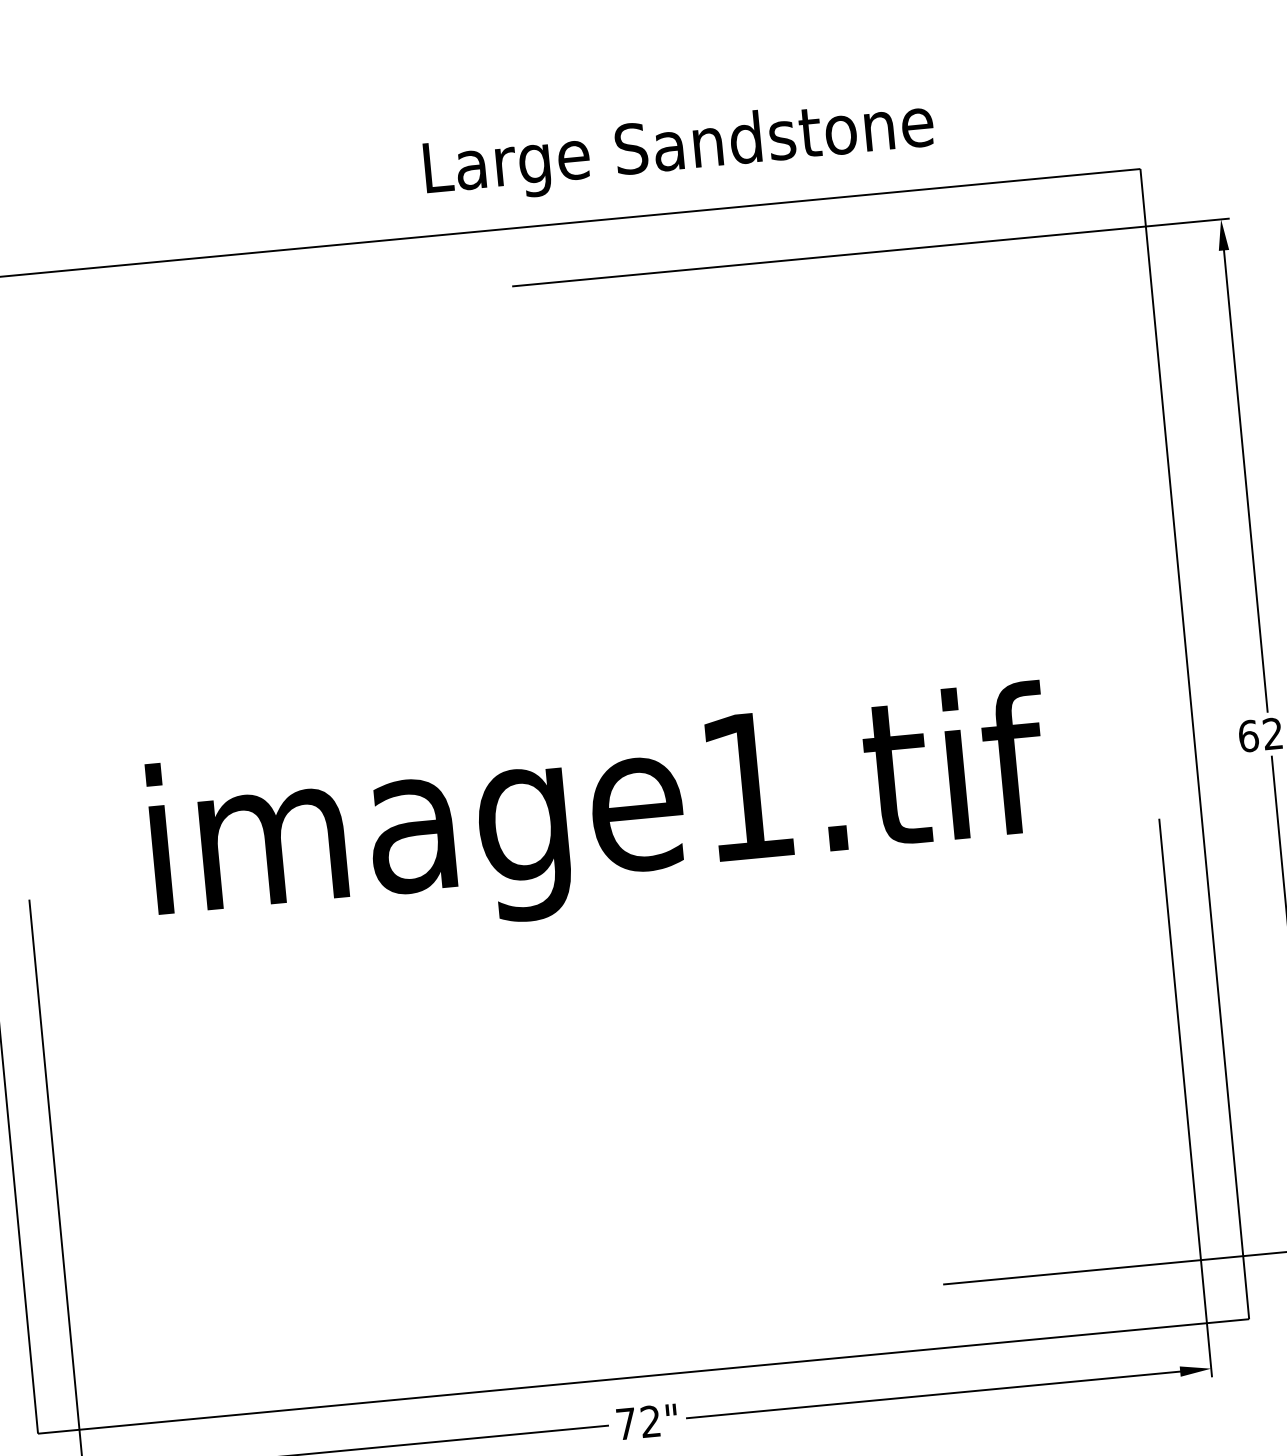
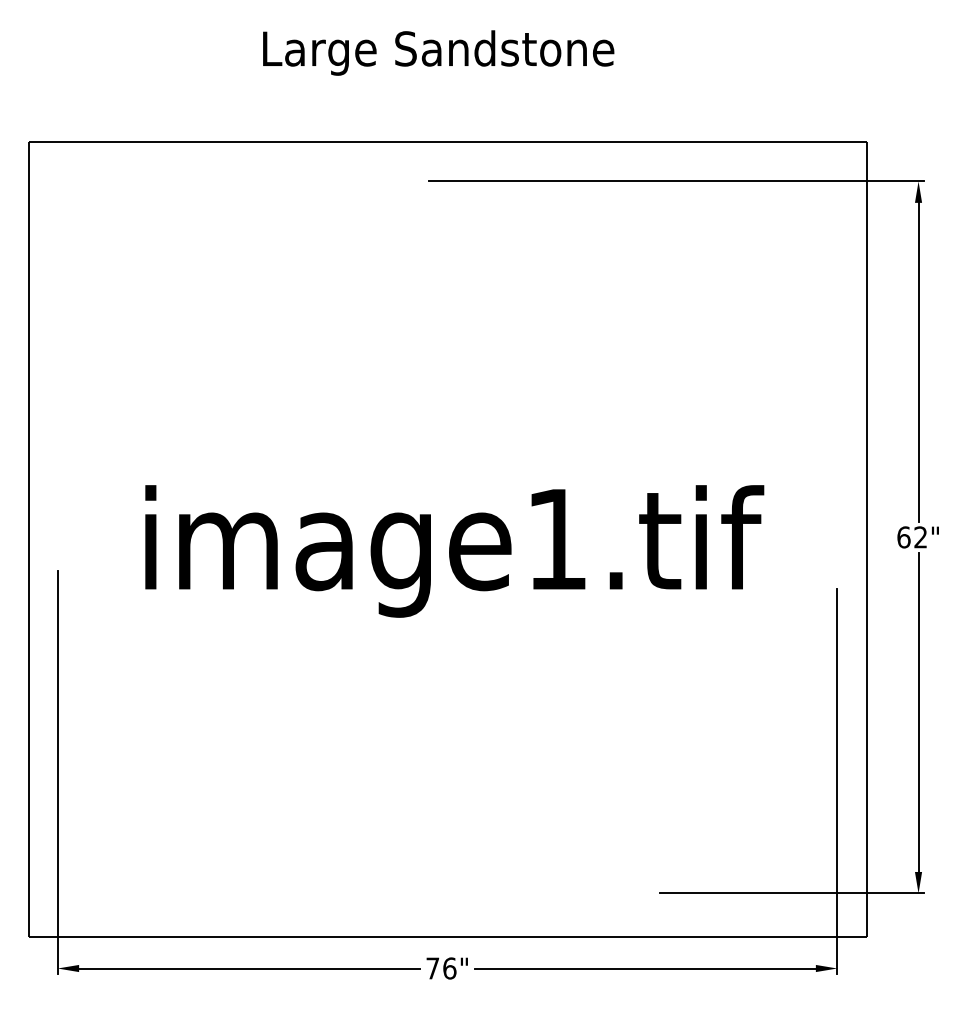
text: (678, 149) -> (438, 52), moved
text: (650, 1421) -> (449, 968), 72" -> 76"

